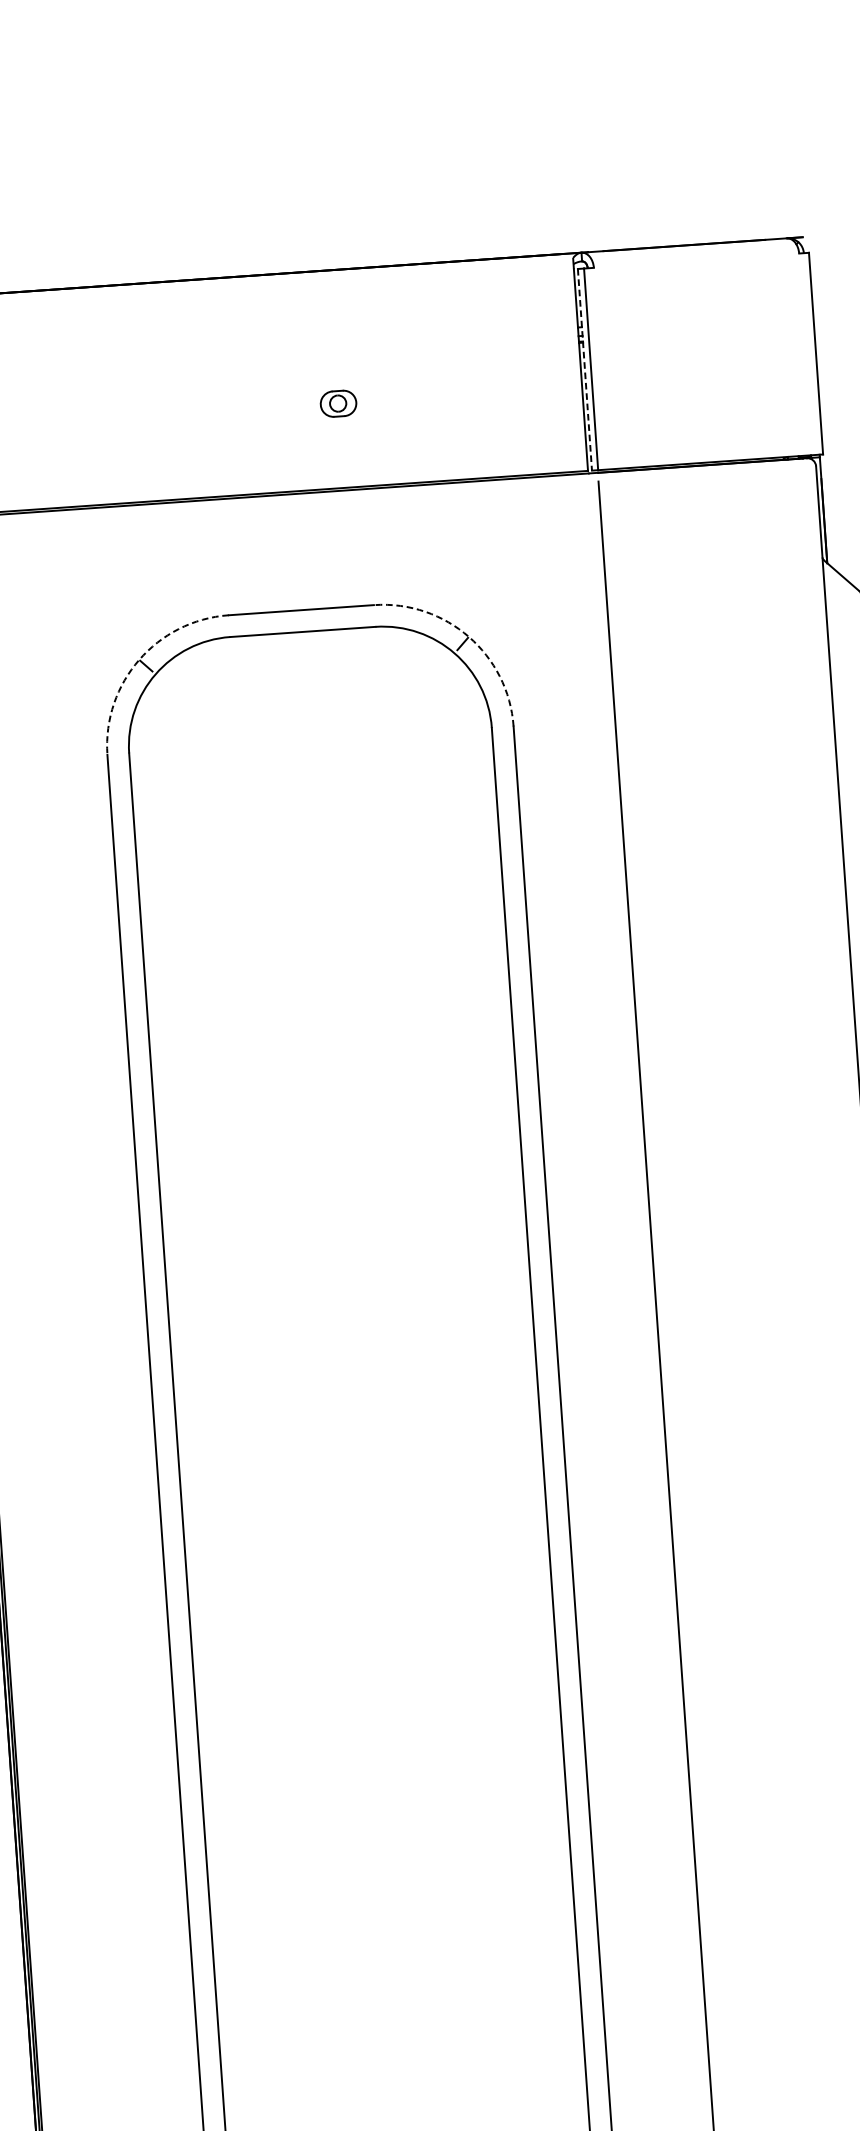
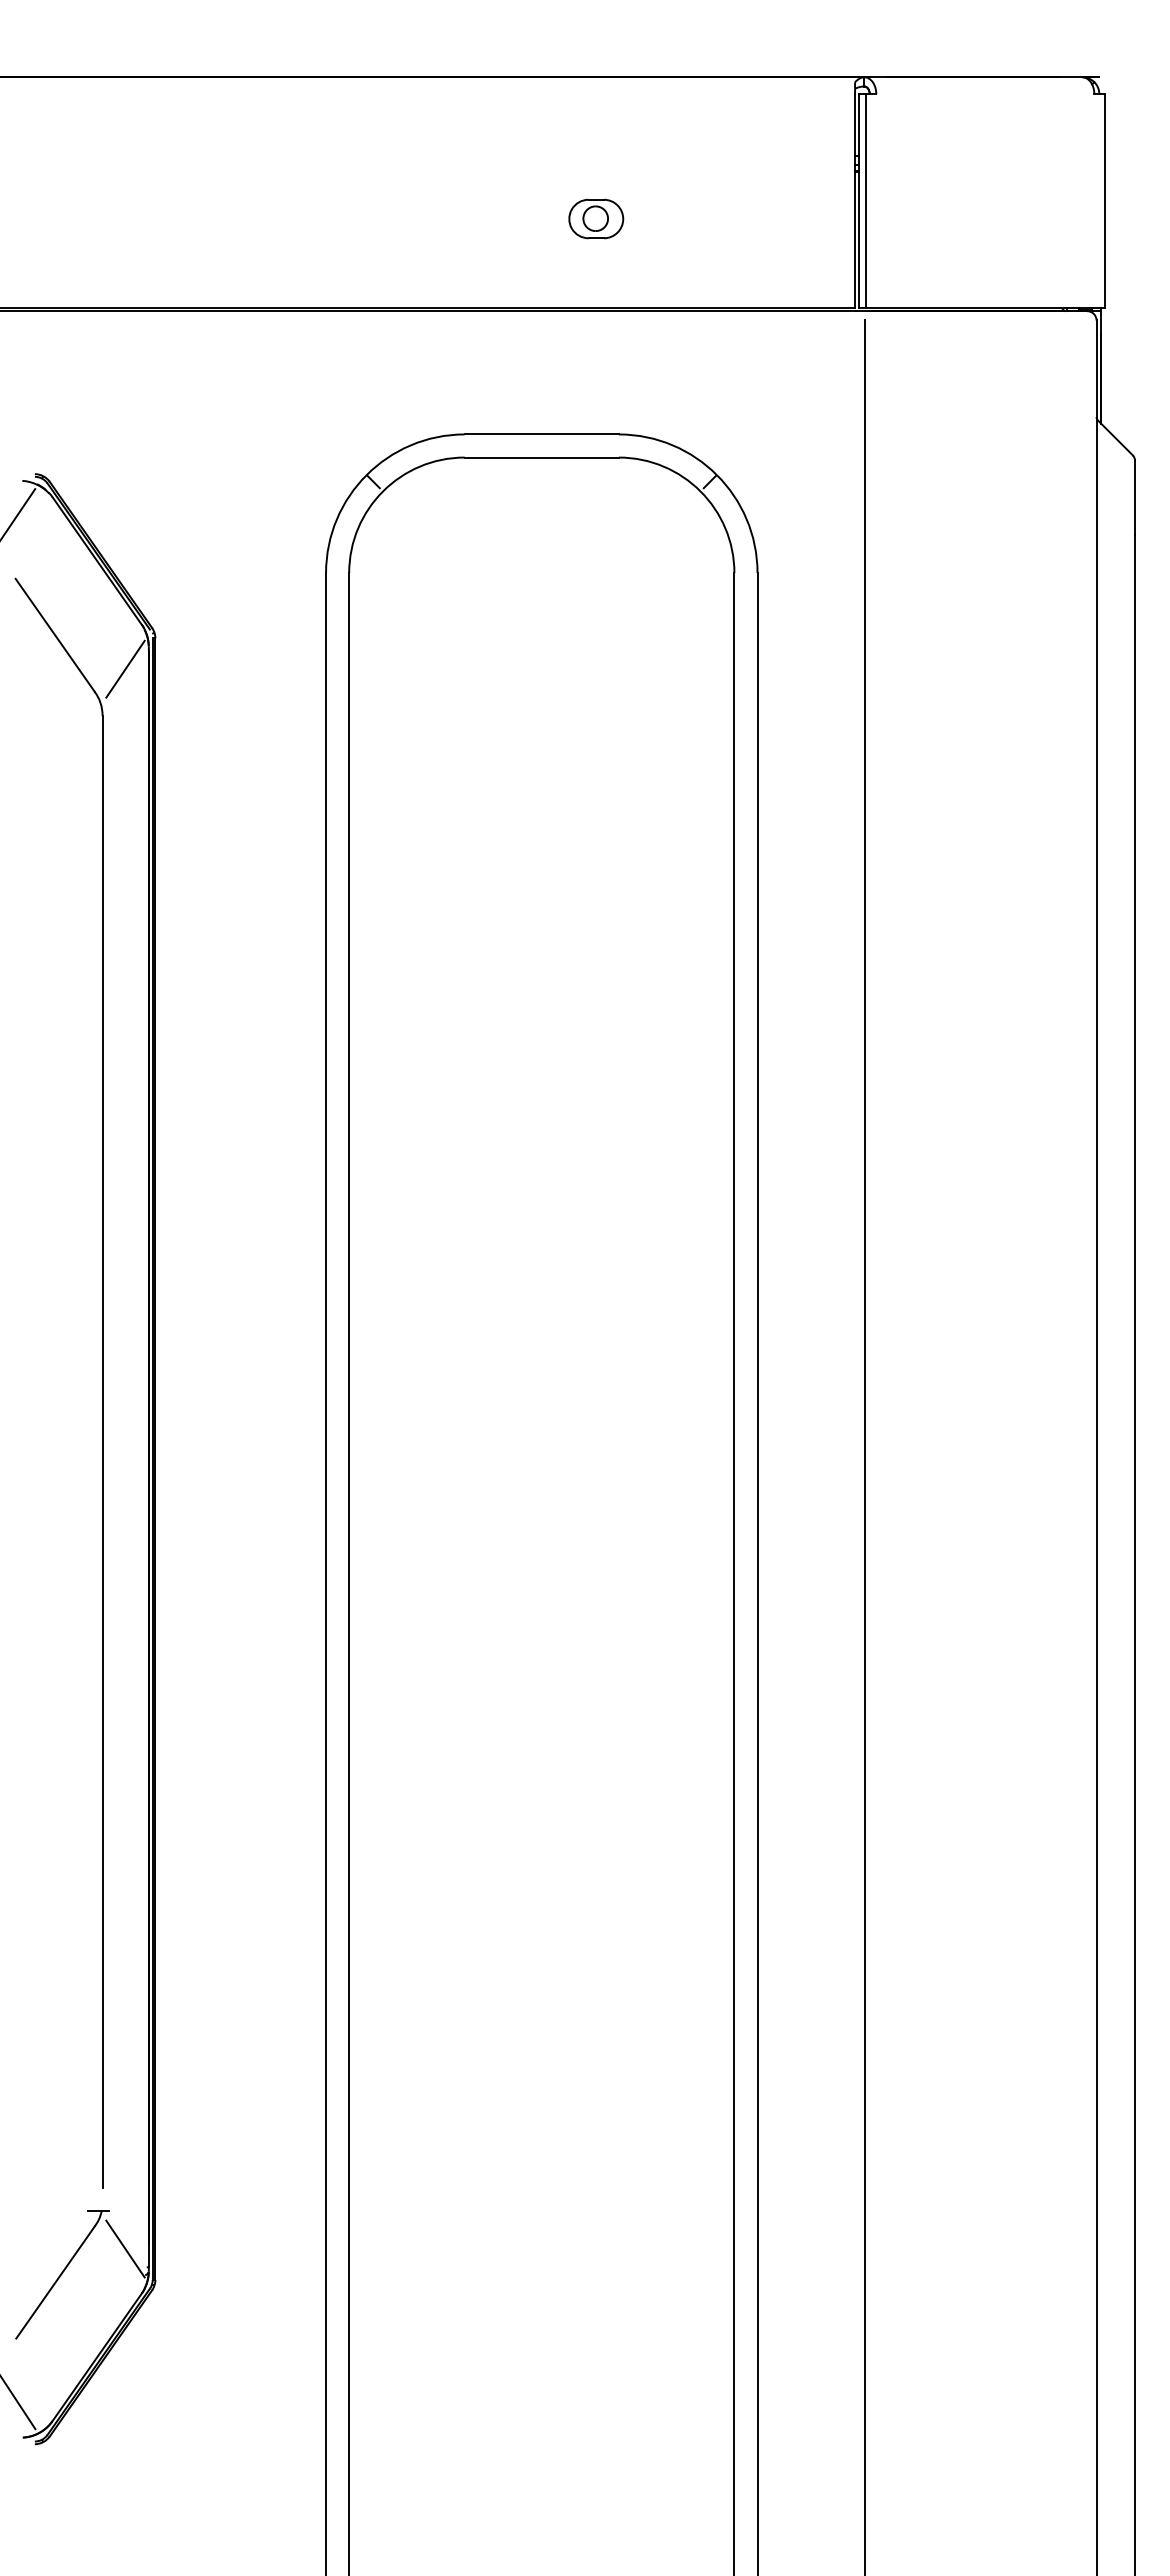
line: (585, 369) -> (859, 201), dashed -> solid
part: (338, 403) -> (596, 218), size x1.43
arc: (468, 637) -> (716, 475), dashed -> solid
arc: (139, 660) -> (366, 475), dashed -> solid

